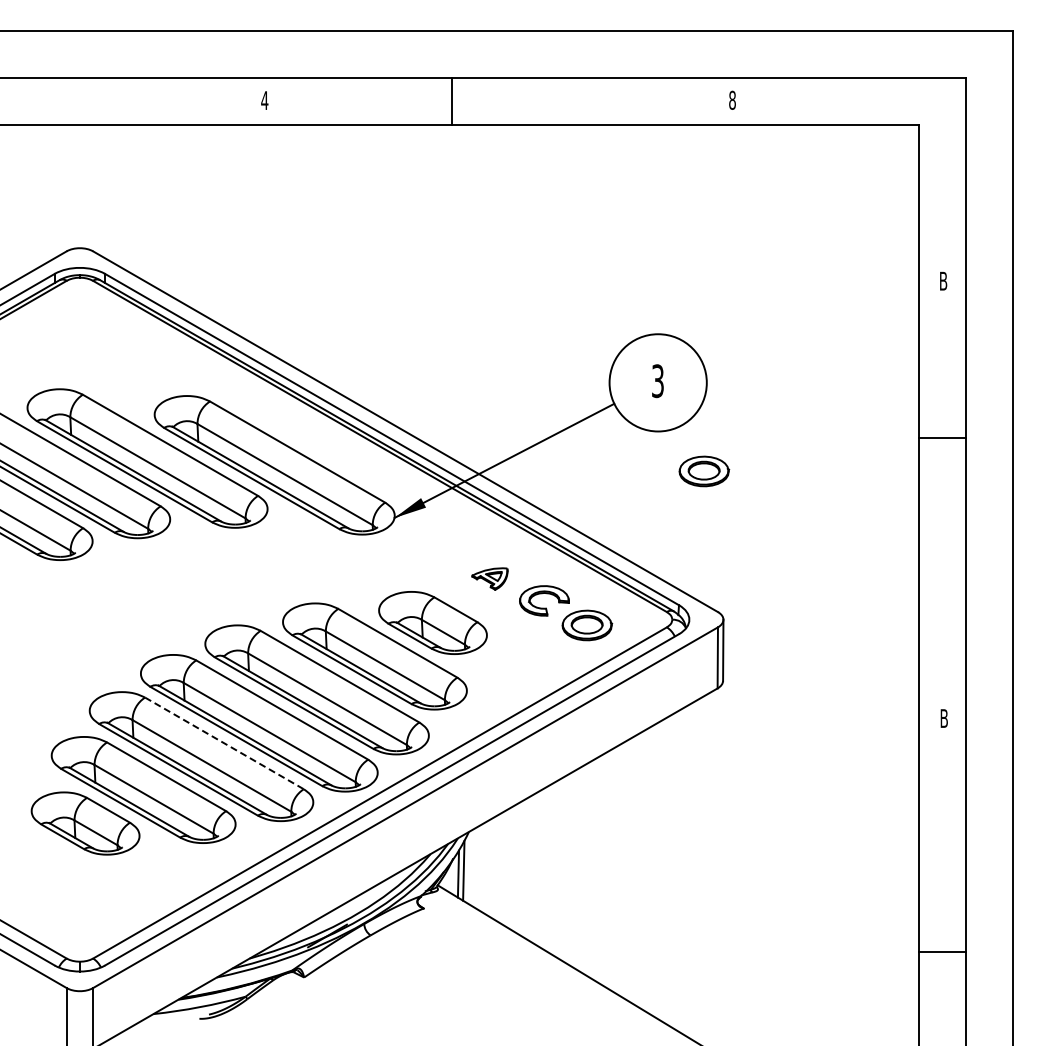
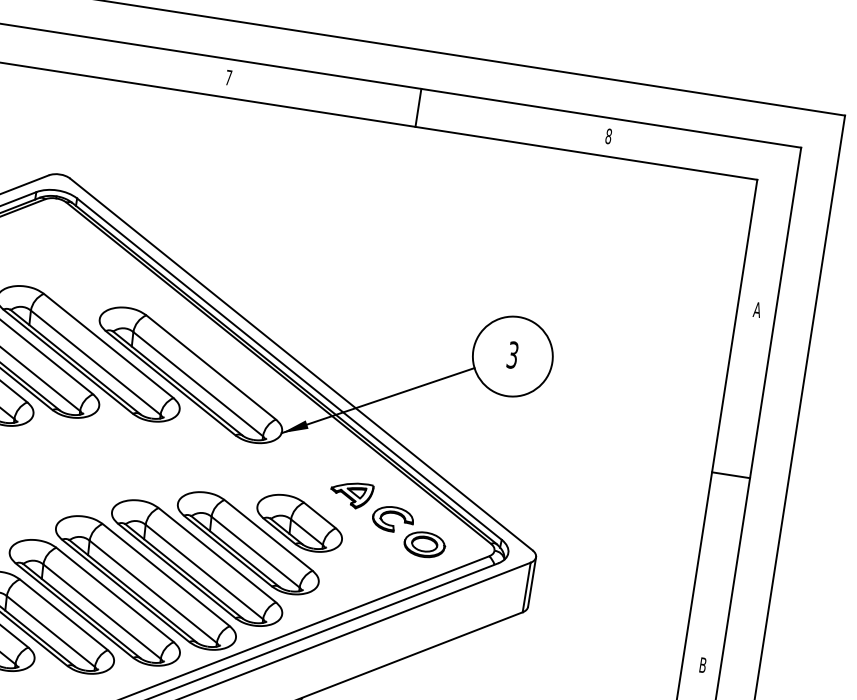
text: (264, 100) -> (228, 77), 4 -> 7
line: (452, 101) -> (418, 107), moved
text: (943, 280) -> (757, 309), B -> A
line: (942, 437) -> (731, 474), moved
part: (704, 471) -> (539, 434), removed
part: (489, 578) -> (351, 494), size x1.43
line: (224, 743) -> (115, 595), dashed -> solid

